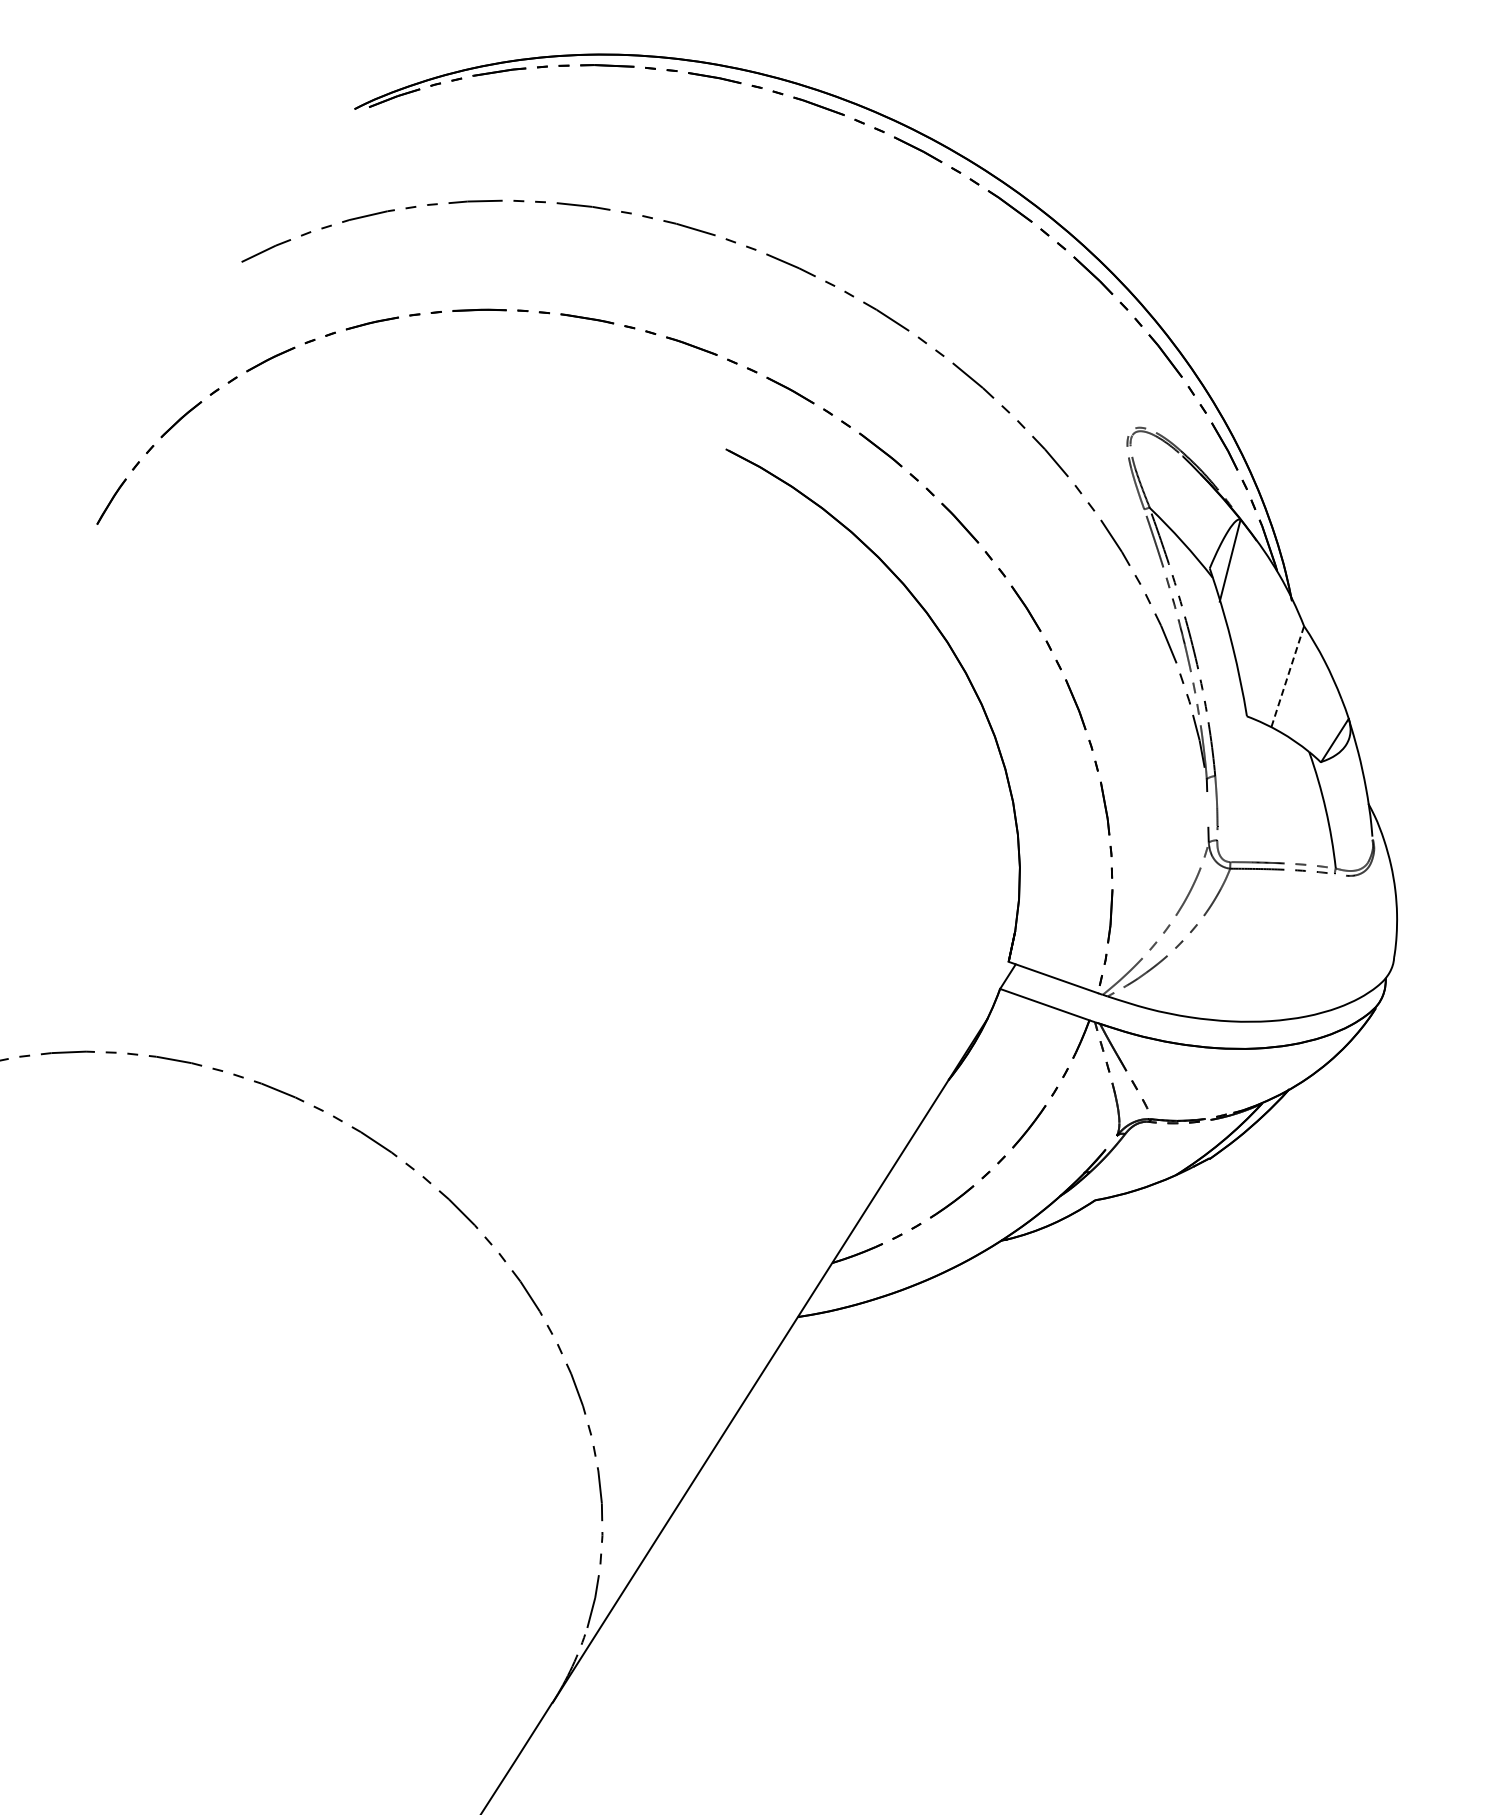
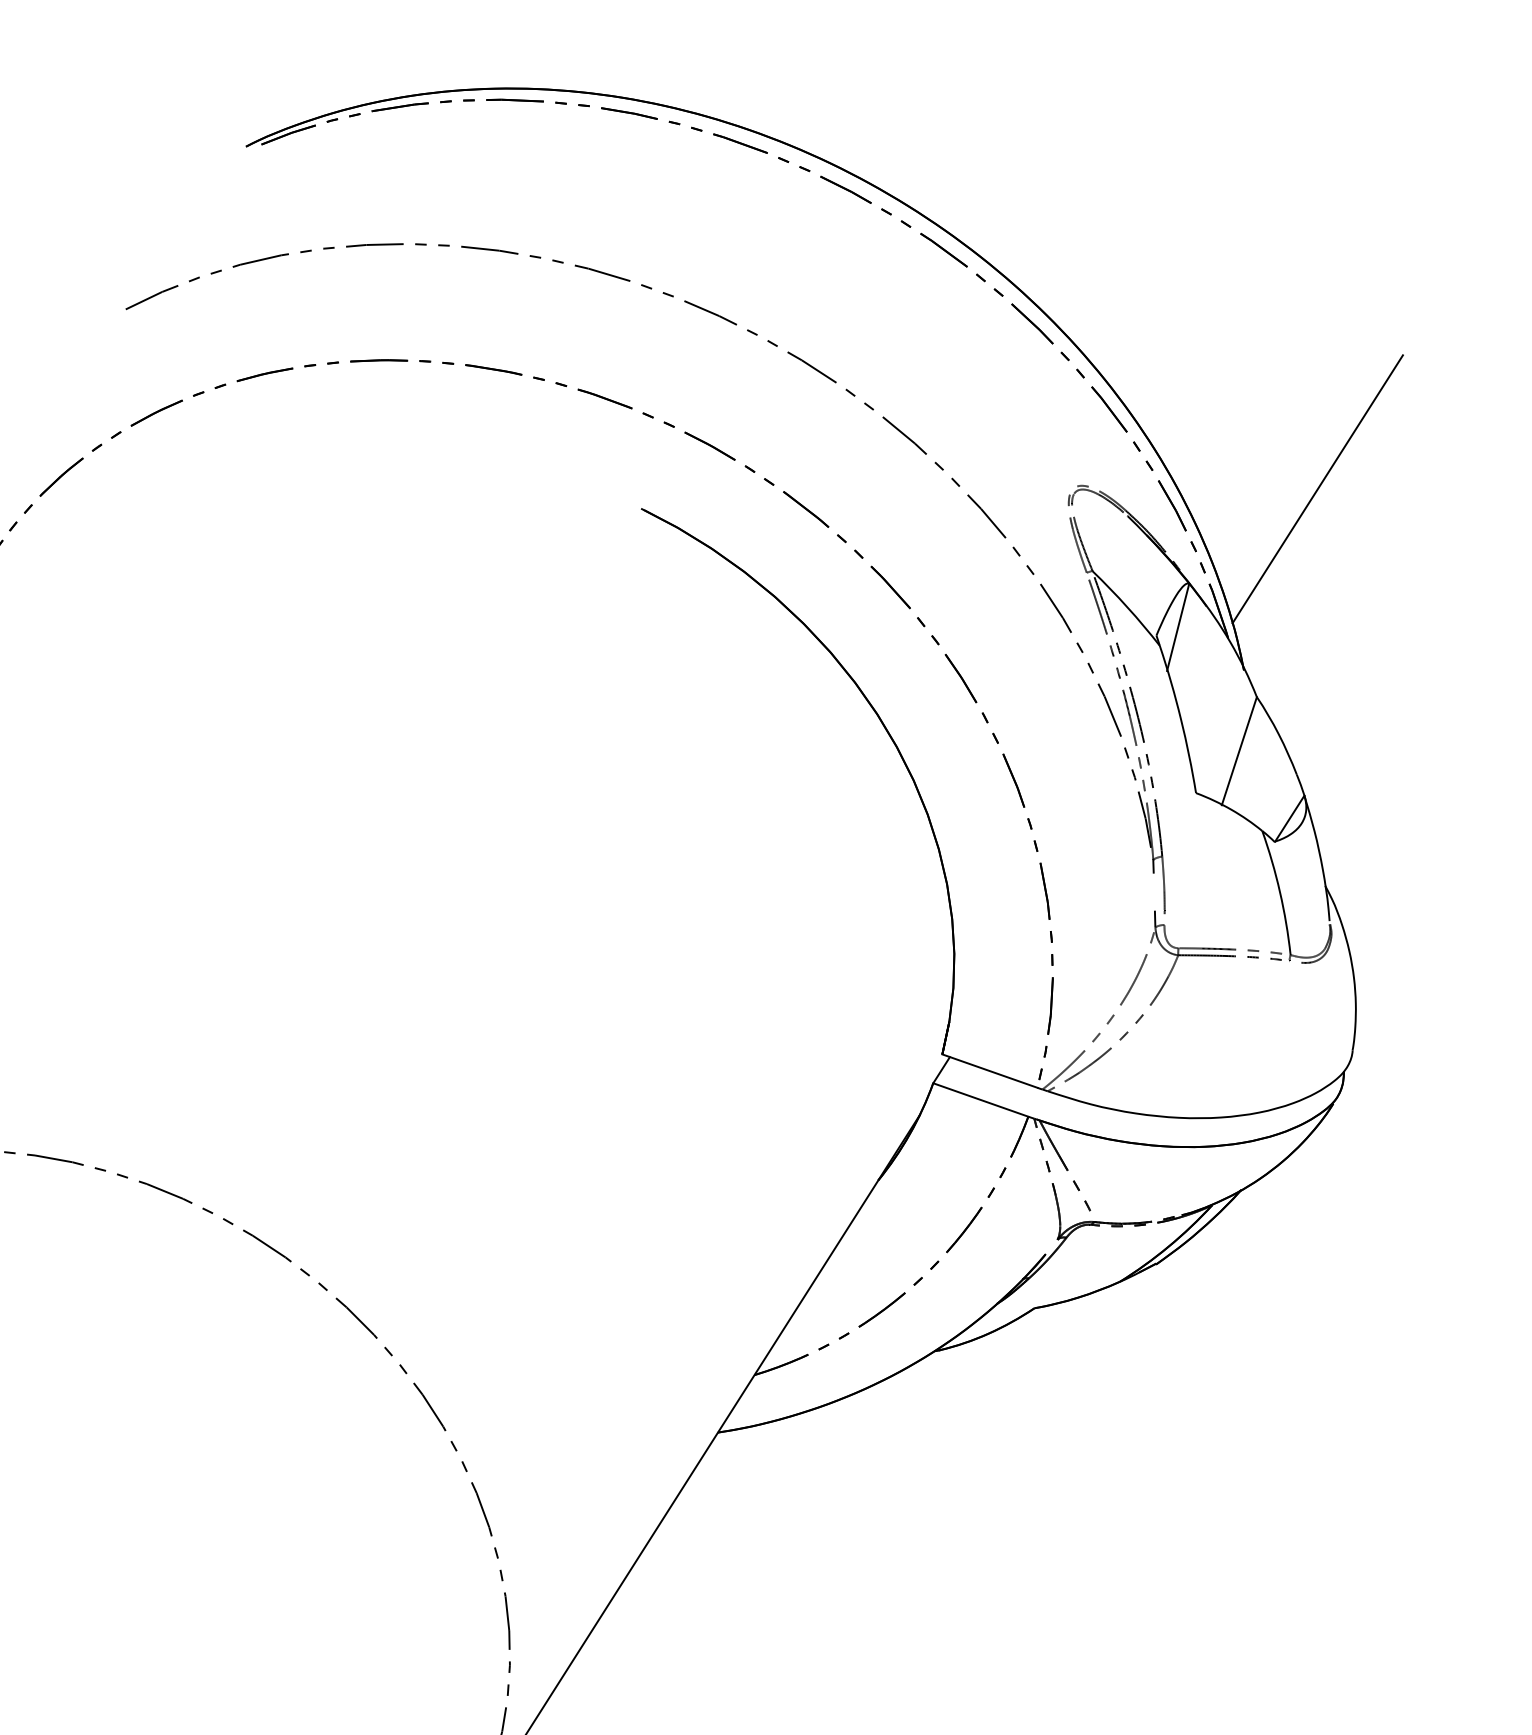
line: (1361, 430) -> (1317, 488), added
line: (1287, 677) -> (1239, 751), dashed -> solid

